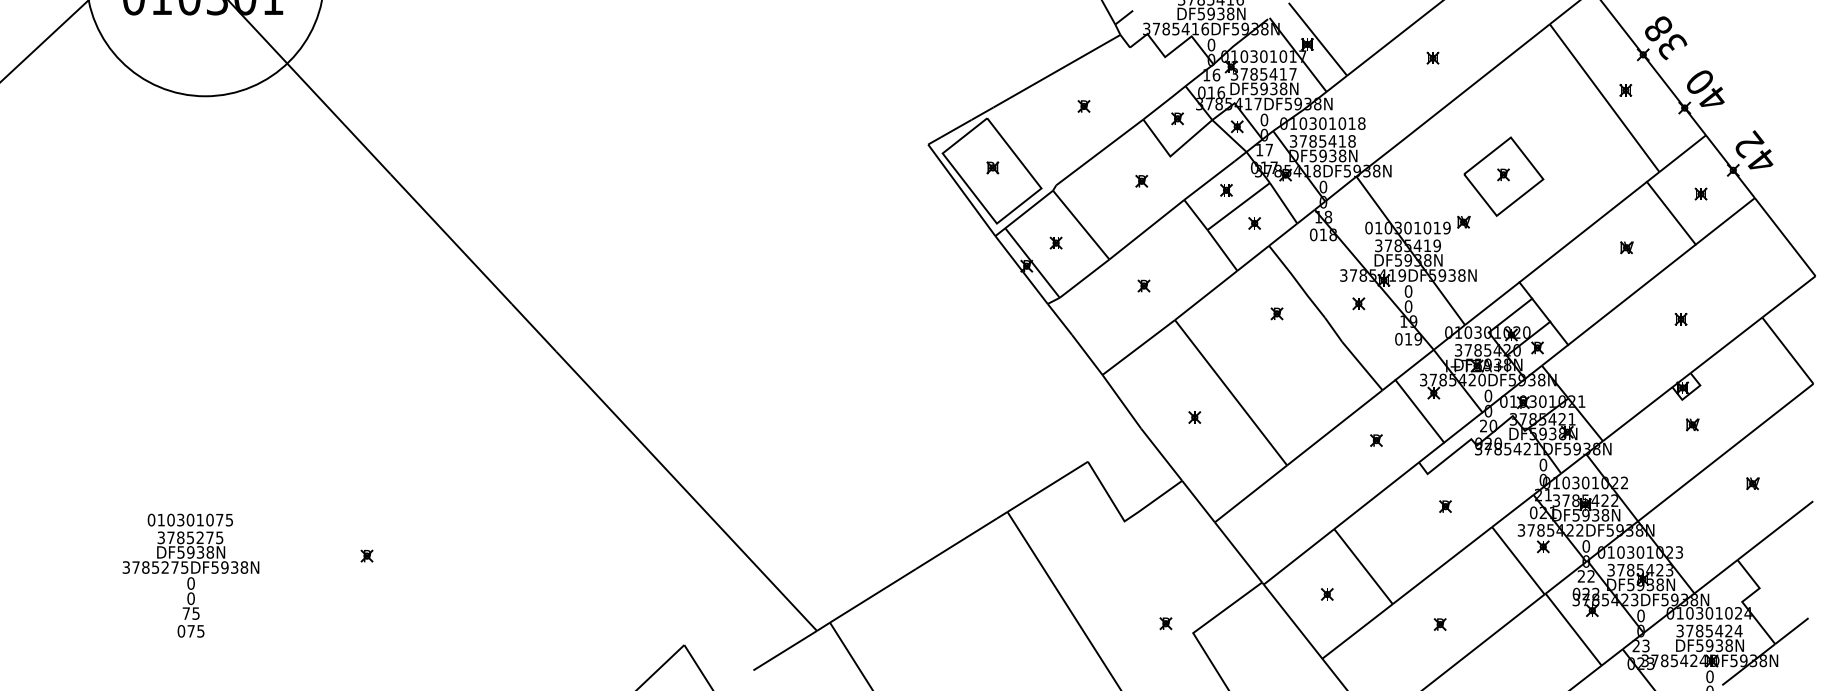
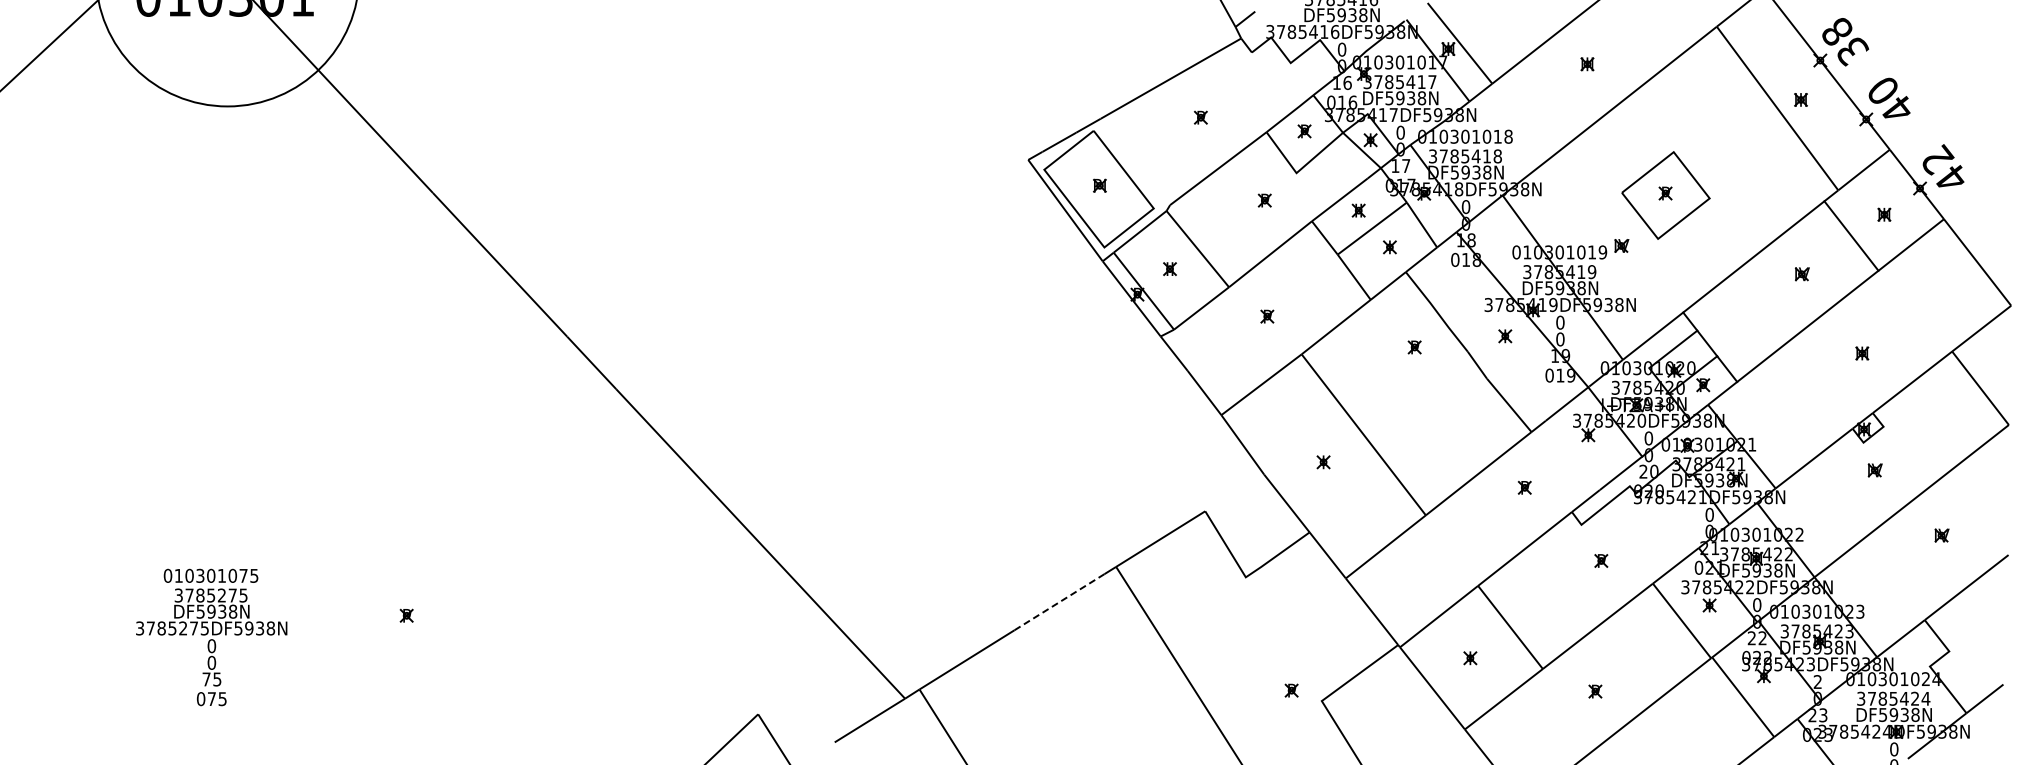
line: (1419, 411) -> (1572, 455), removed
line: (956, 544) -> (1059, 602), solid -> dashed
text: (1640, 616) -> (1817, 682), 0 -> 2

